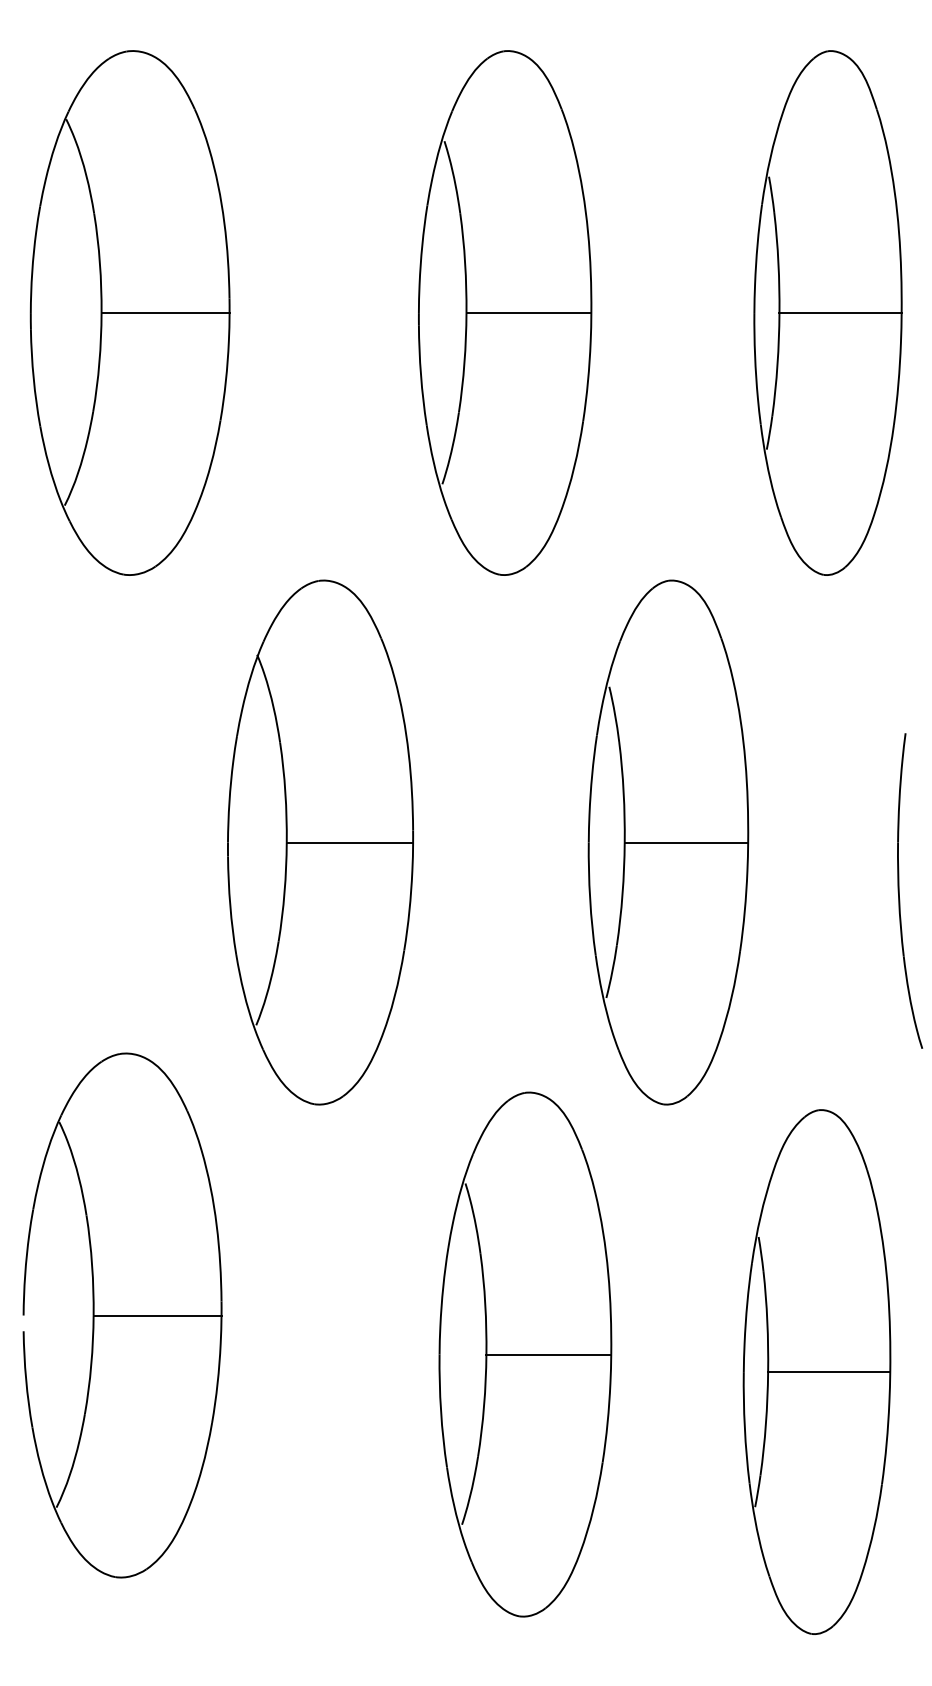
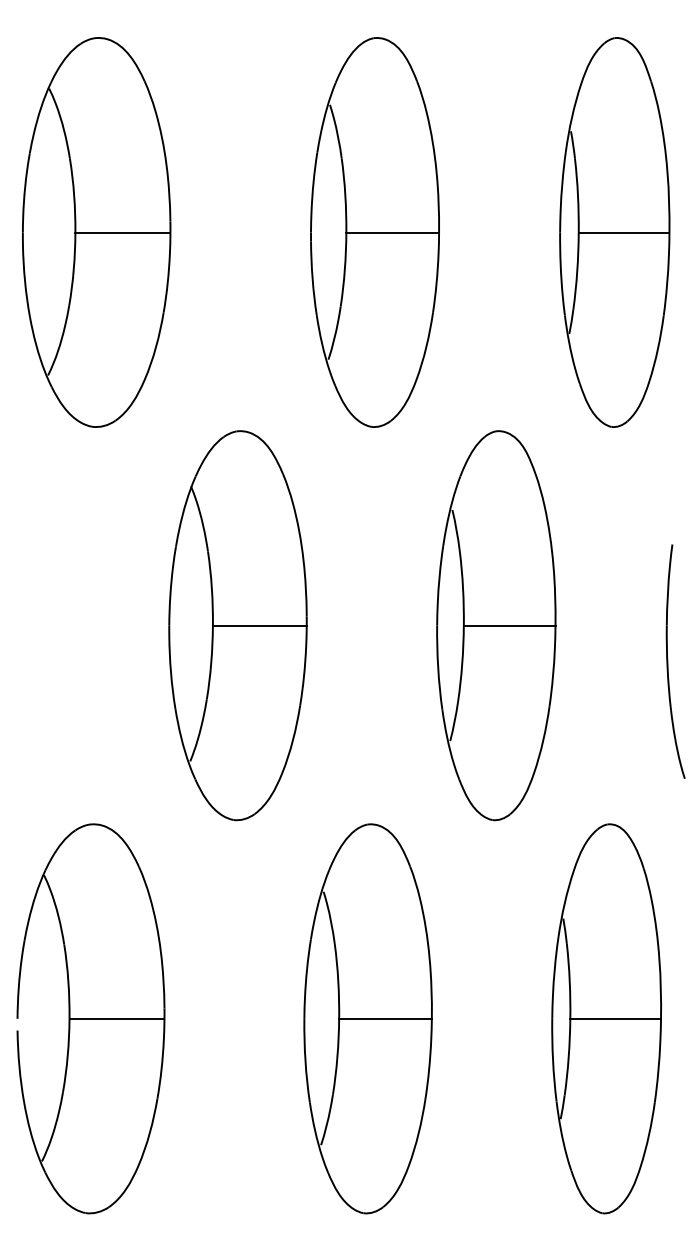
part: (121, 1315) -> (90, 1018), moved
part: (524, 1354) -> (367, 1018), moved

